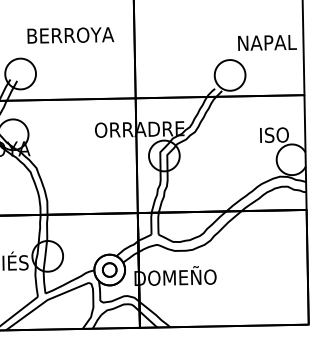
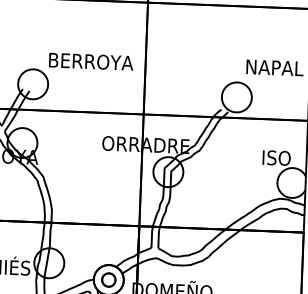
text: (70, 35) -> (90, 61), moved

